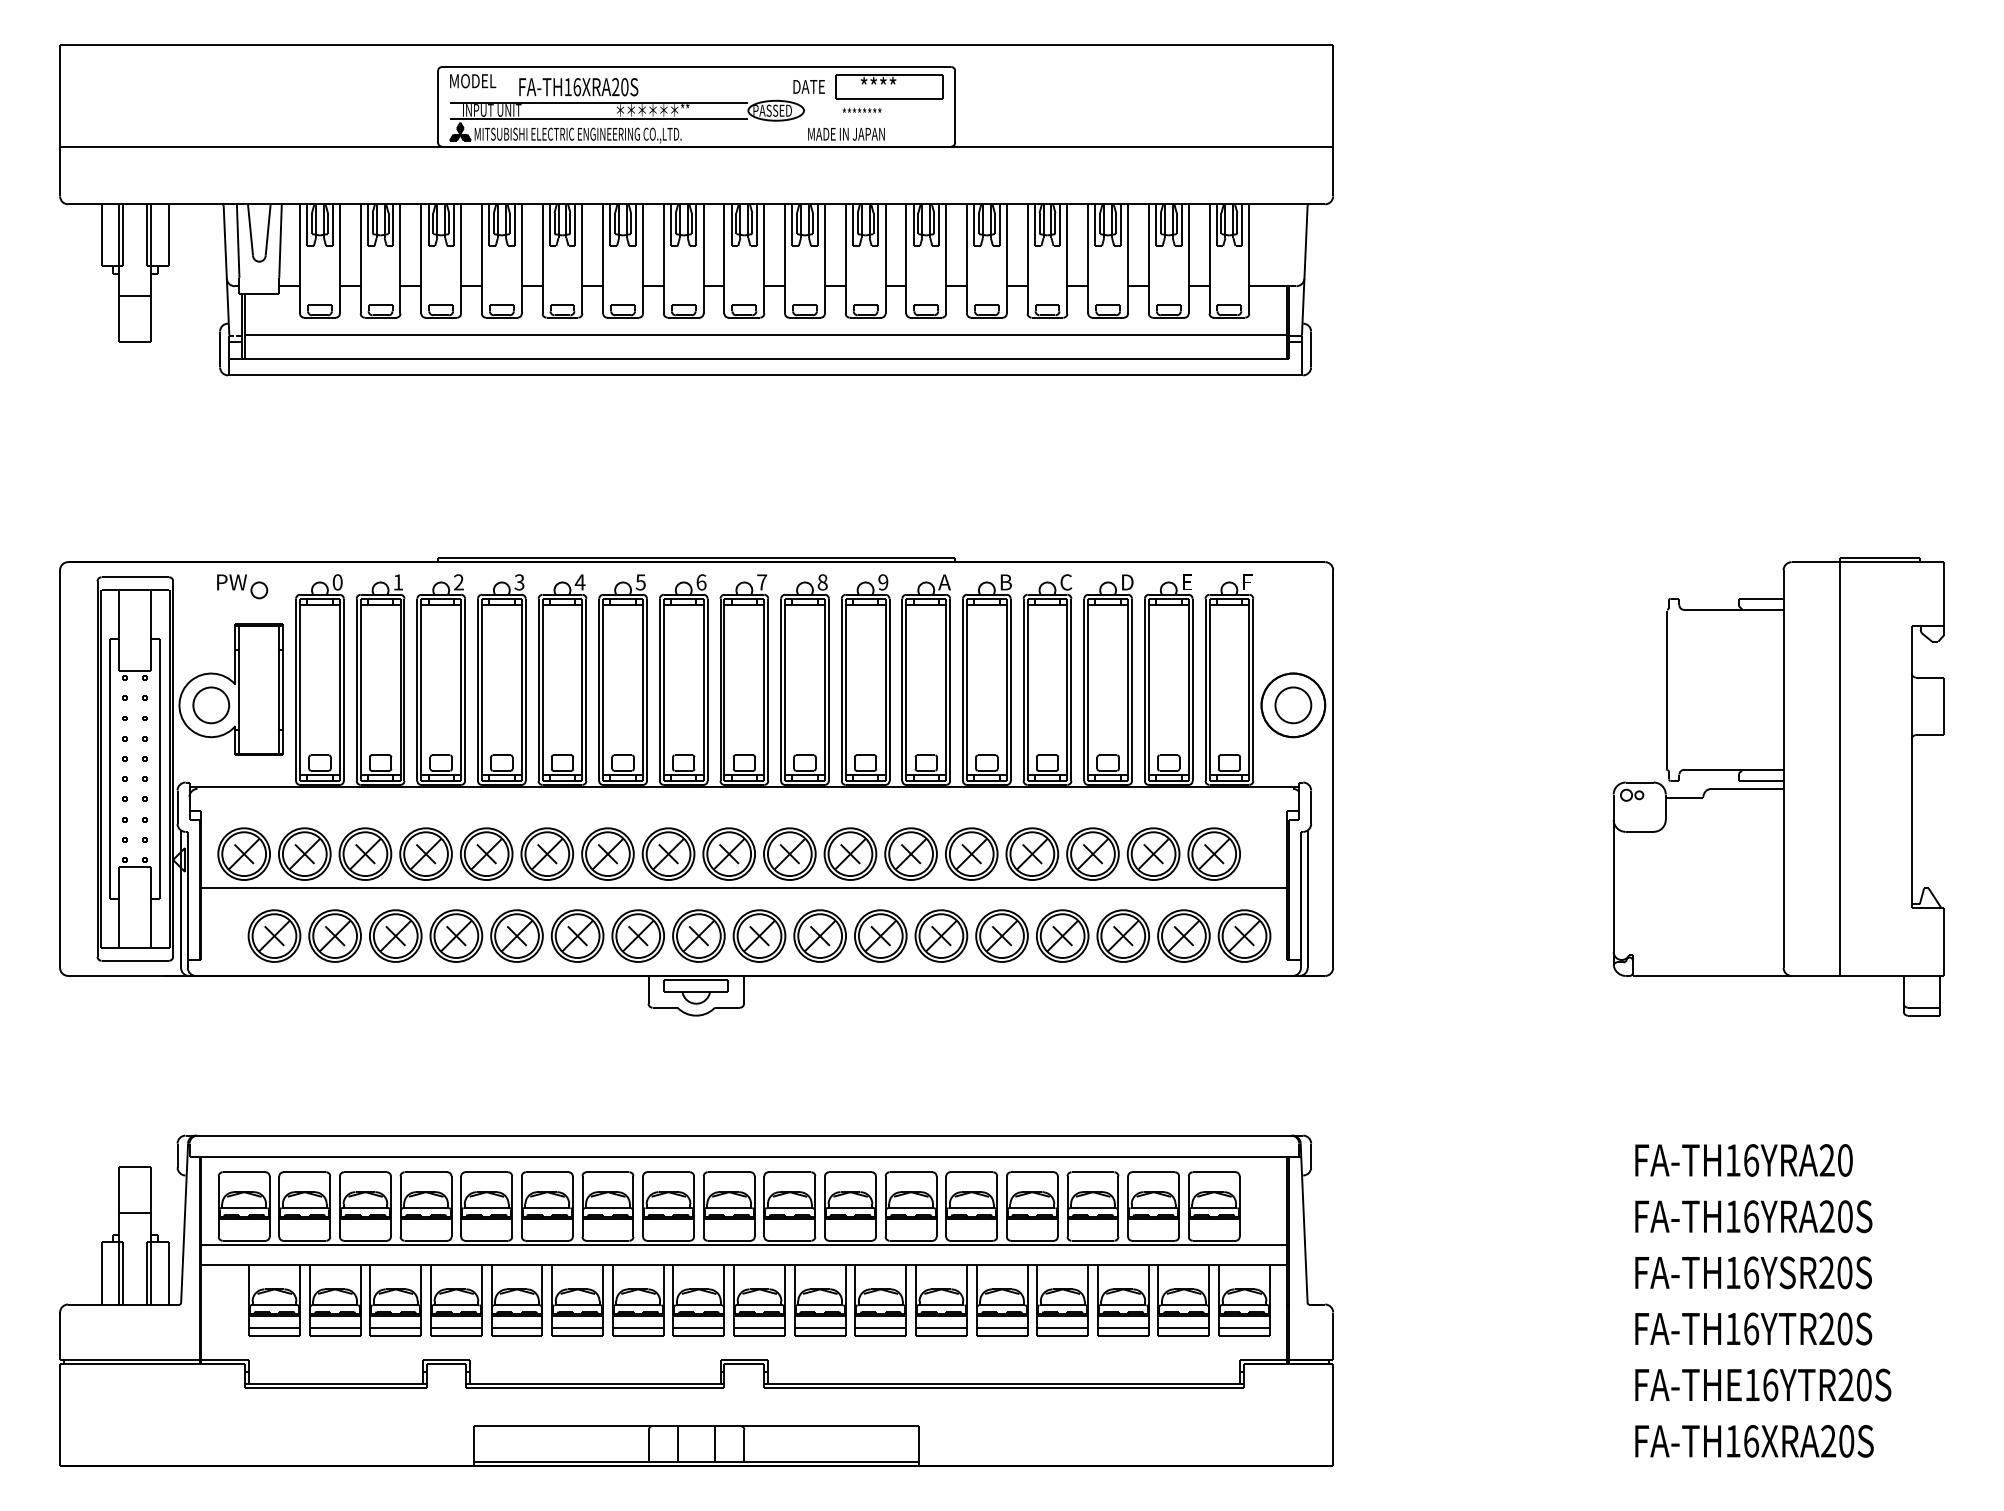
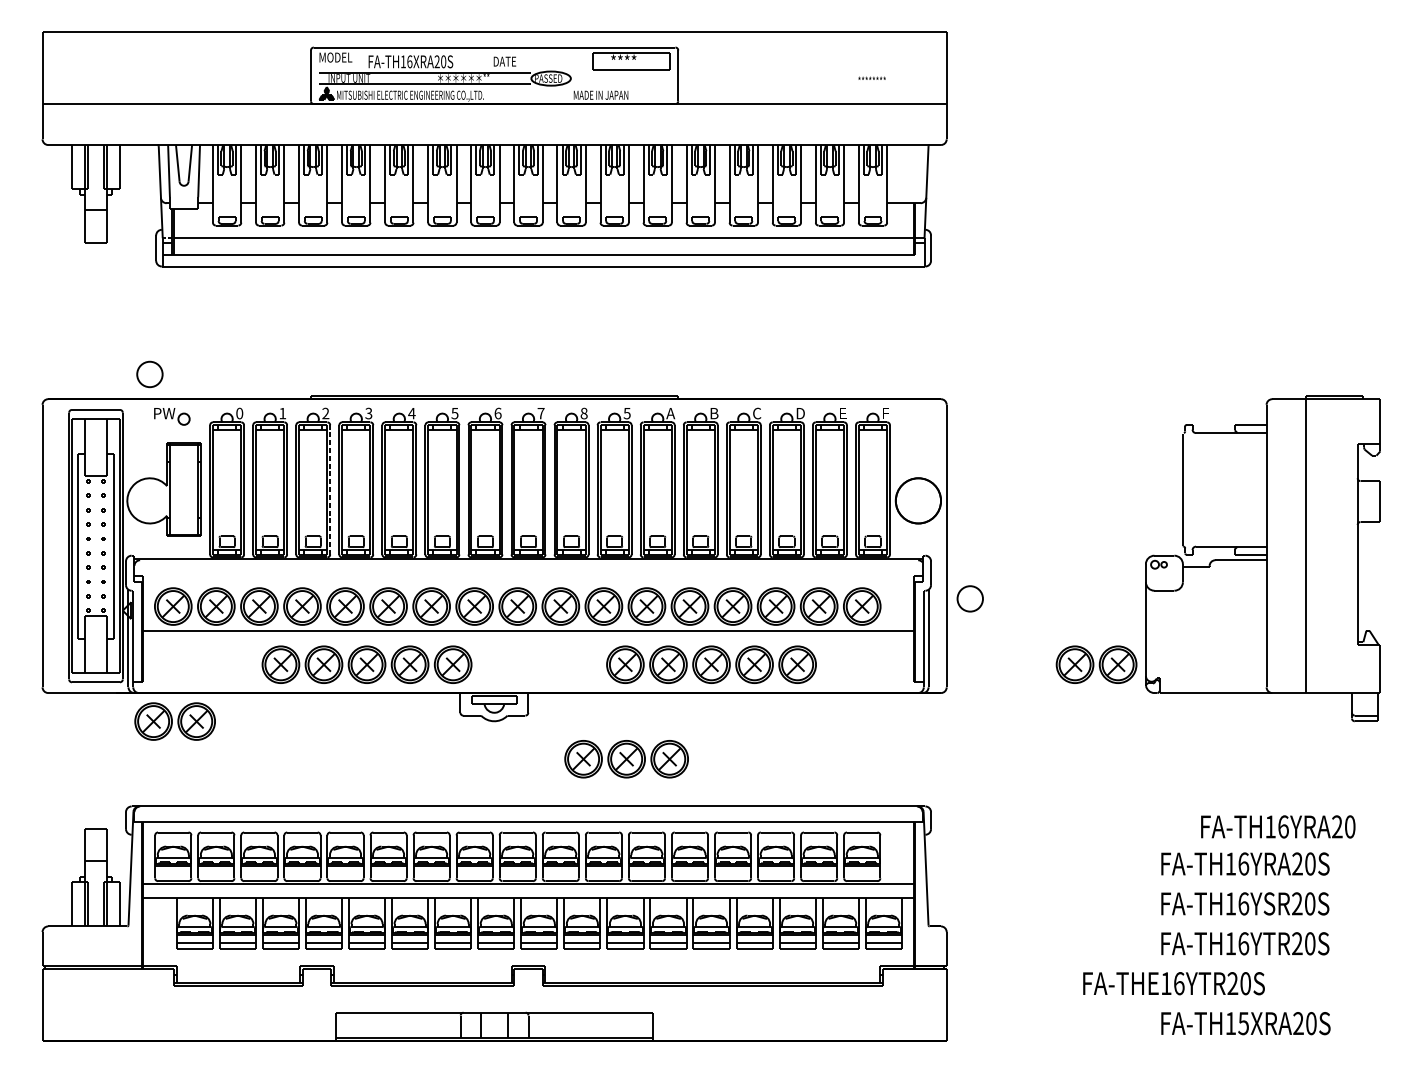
text: (808, 86) -> (504, 61), moved
text: (861, 109) -> (871, 77), moved
text: (883, 582) -> (627, 413), 9 -> 5
line: (465, 689) -> (330, 489), solid -> dashed
part: (211, 705) -> (150, 374), moved
part: (1293, 705) -> (970, 598), moved
part: (304, 935) -> (174, 721), moved
part: (759, 935) -> (626, 758), moved
part: (1214, 935) -> (1096, 664), moved
text: (1743, 1160) -> (1277, 826), moved
text: (1763, 1384) -> (1174, 983), moved
text: (1751, 1441) -> (1243, 1023), FA-TH16XRA20S -> FA-TH15XRA20S

